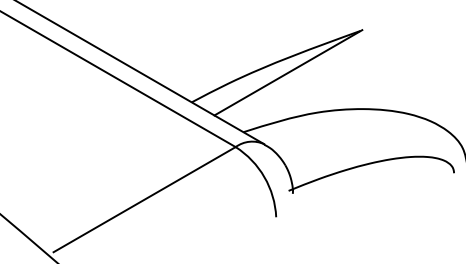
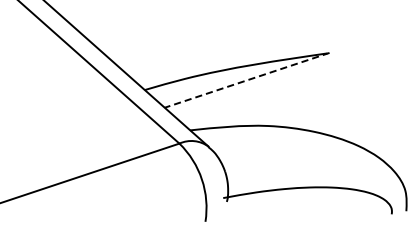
line: (287, 73) -> (246, 80), solid -> dashed

